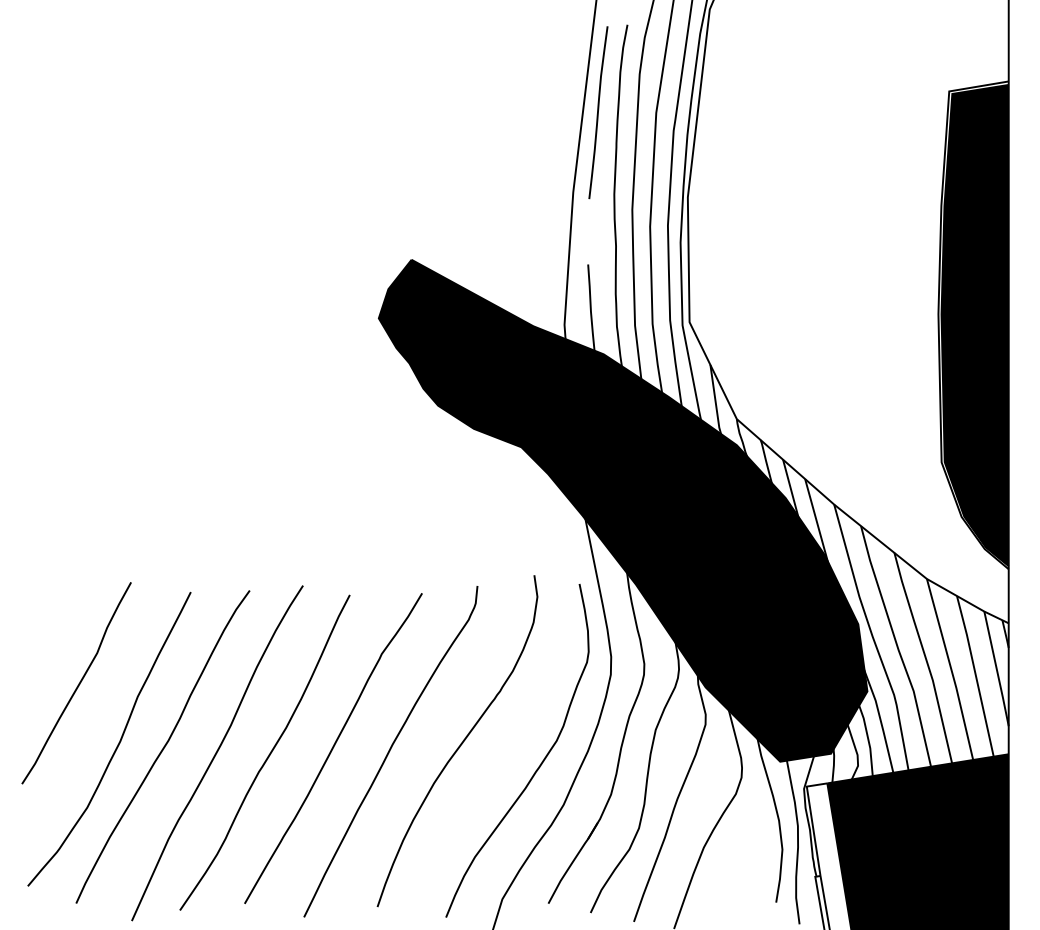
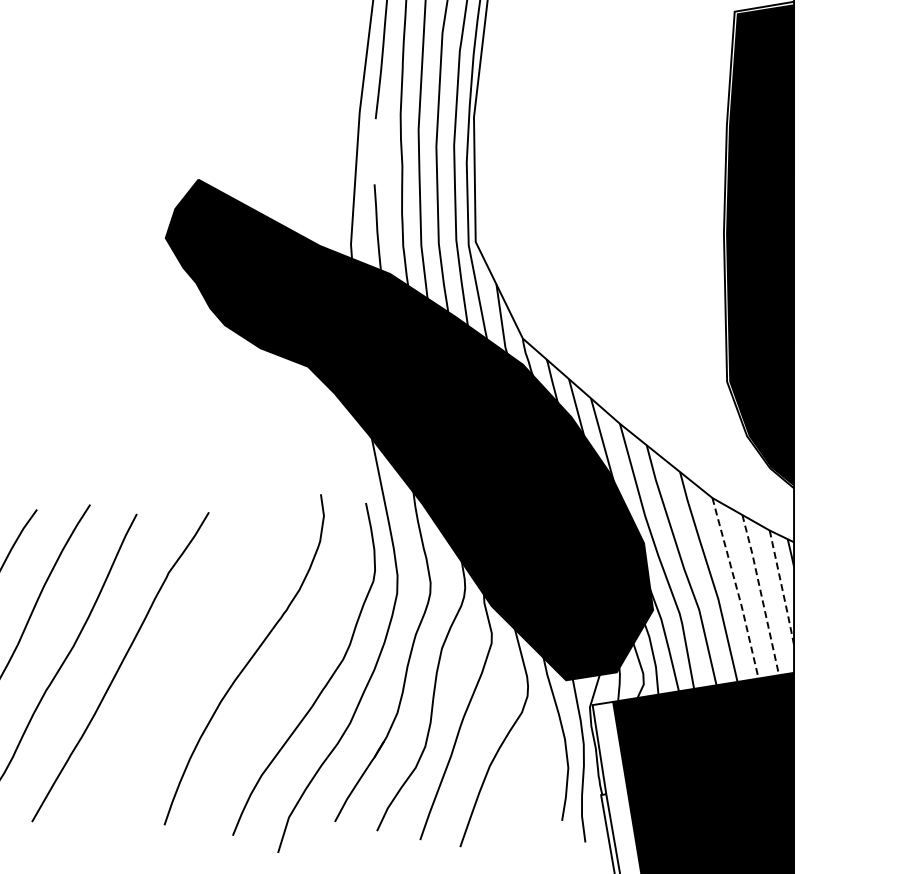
line: (951, 668) -> (736, 587), solid -> dashed
line: (996, 669) -> (781, 588), solid -> dashed
line: (975, 675) -> (760, 594), solid -> dashed
curve: (390, 751) -> (177, 670), removed

